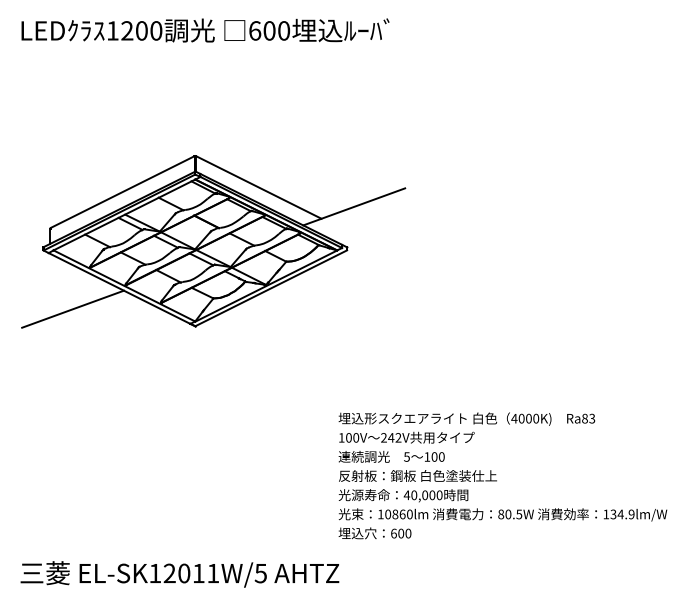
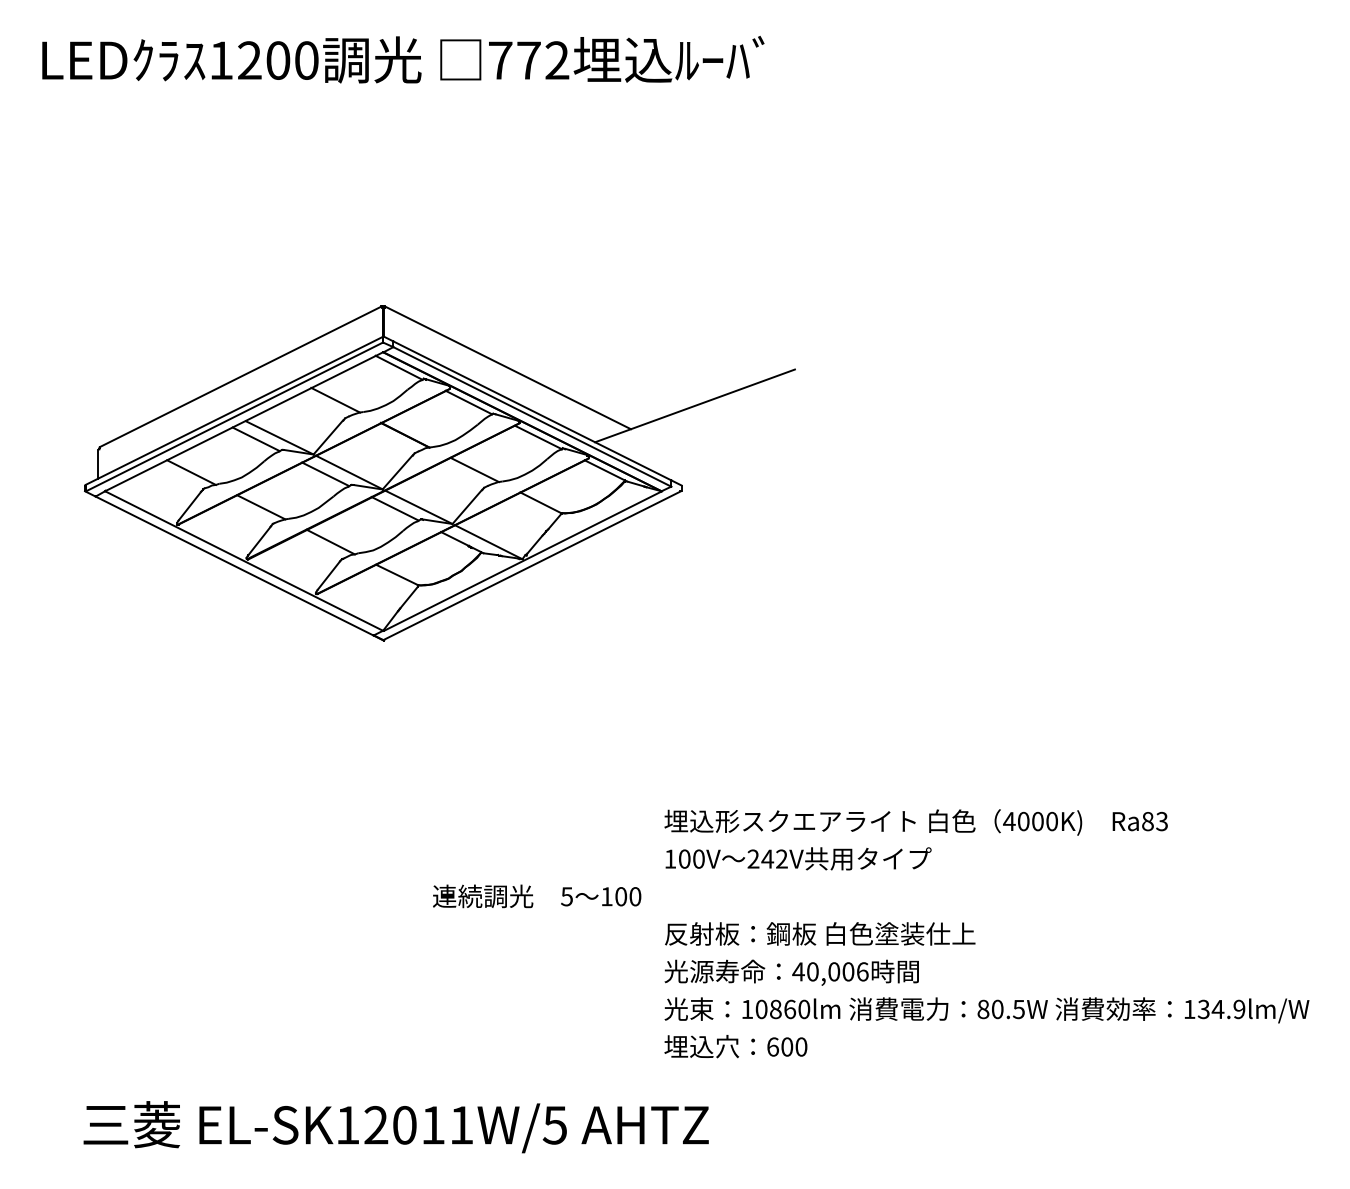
text: (269, 30) -> (528, 59), 600 -> 772
line: (72, 308) -> (142, 605), removed
text: (391, 456) -> (536, 895), moved
text: (439, 494) -> (862, 970), 40,000 -> 40,006
text: (179, 574) -> (395, 1127), moved

